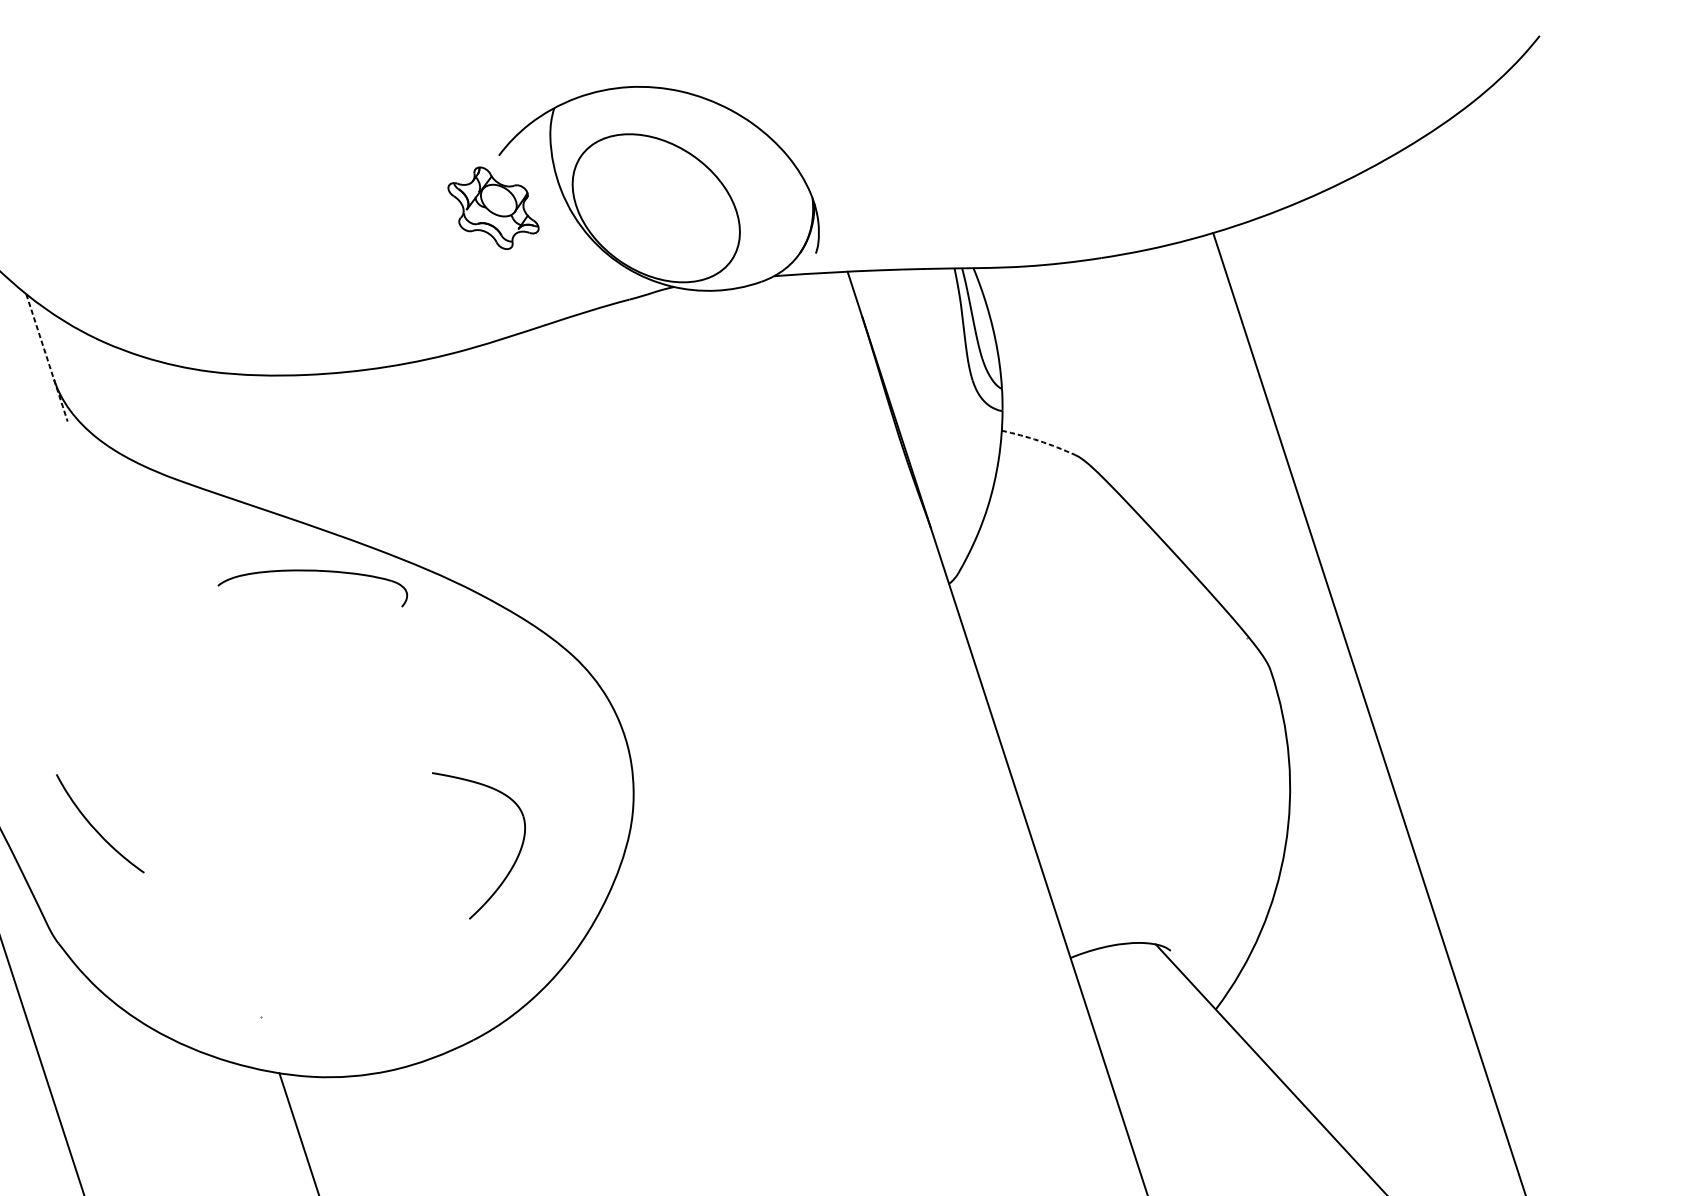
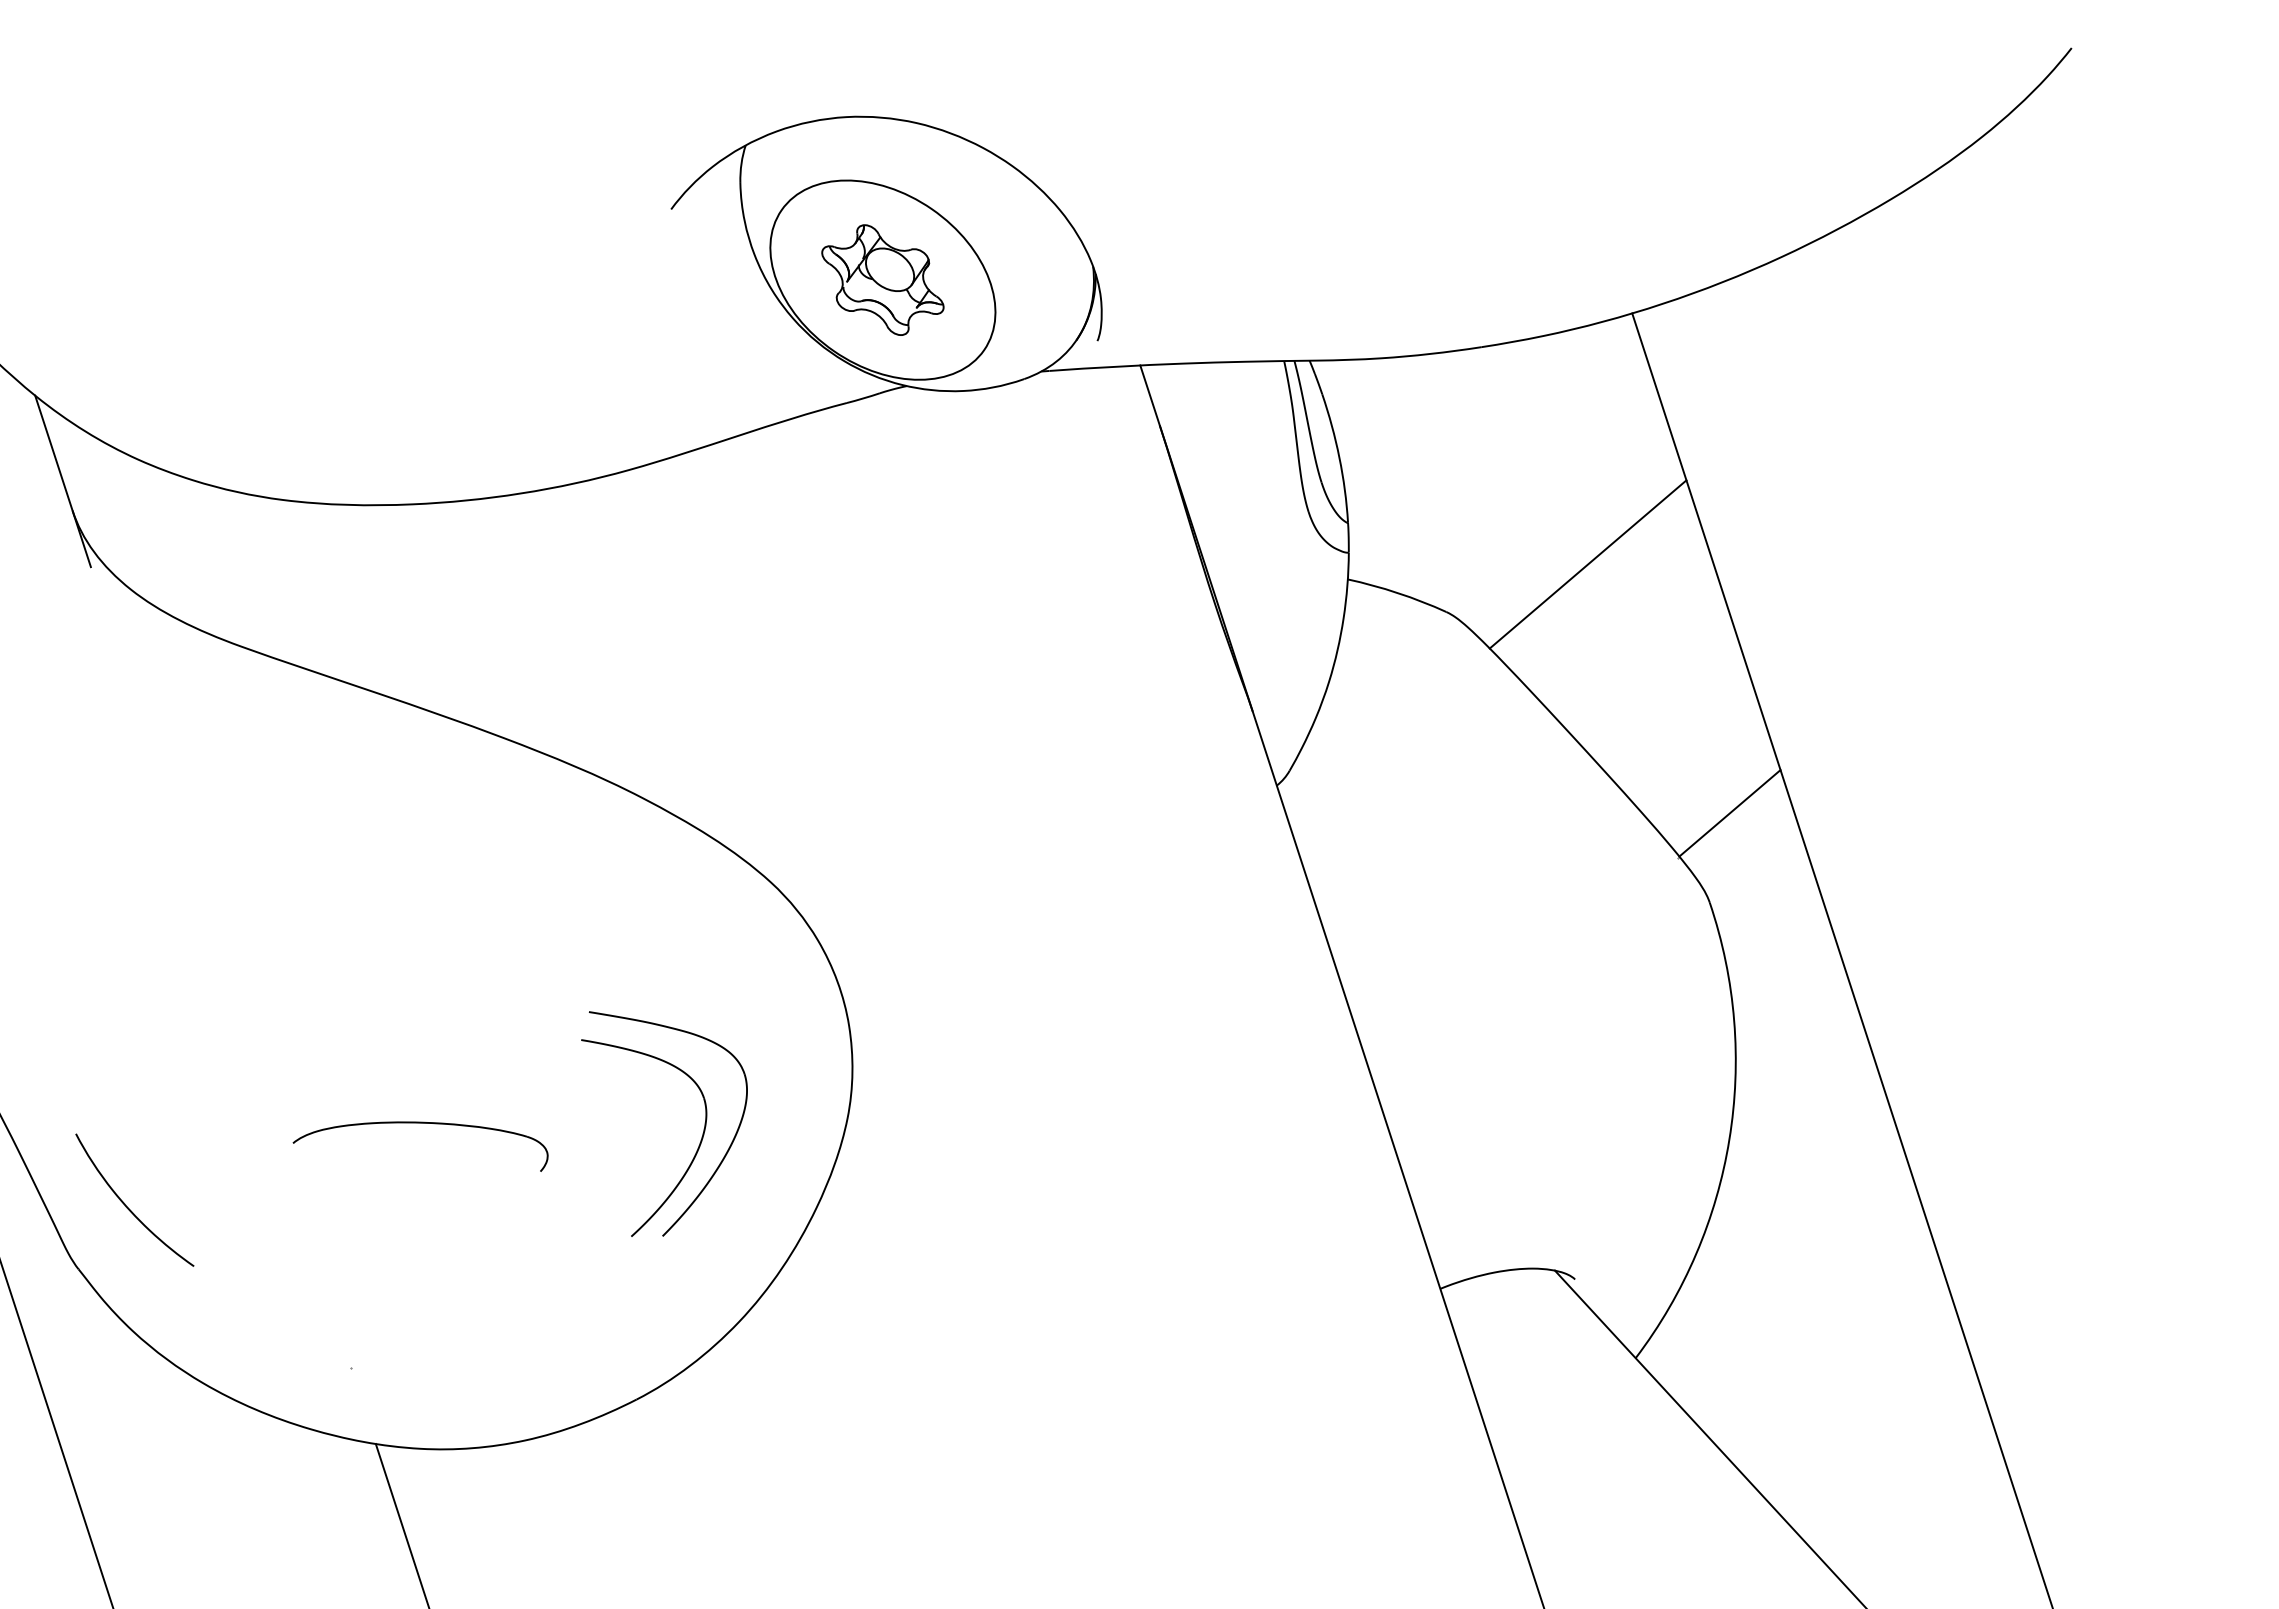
part: (493, 207) -> (882, 279), moved
line: (47, 357) -> (63, 481), dashed -> solid
line: (1179, 419) -> (1587, 564), added
arc: (1038, 441) -> (1397, 593), dashed -> solid
part: (312, 571) -> (420, 1123), moved
line: (1285, 604) -> (1729, 813), added
part: (93, 826) -> (125, 1203), moved
part: (537, 859) -> (723, 1156), added

